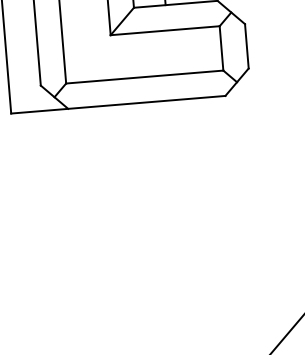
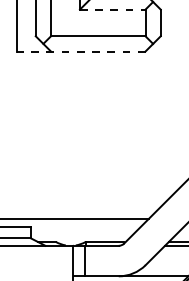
line: (164, 30) -> (112, 9), solid -> dashed
line: (117, 104) -> (80, 51), solid -> dashed

